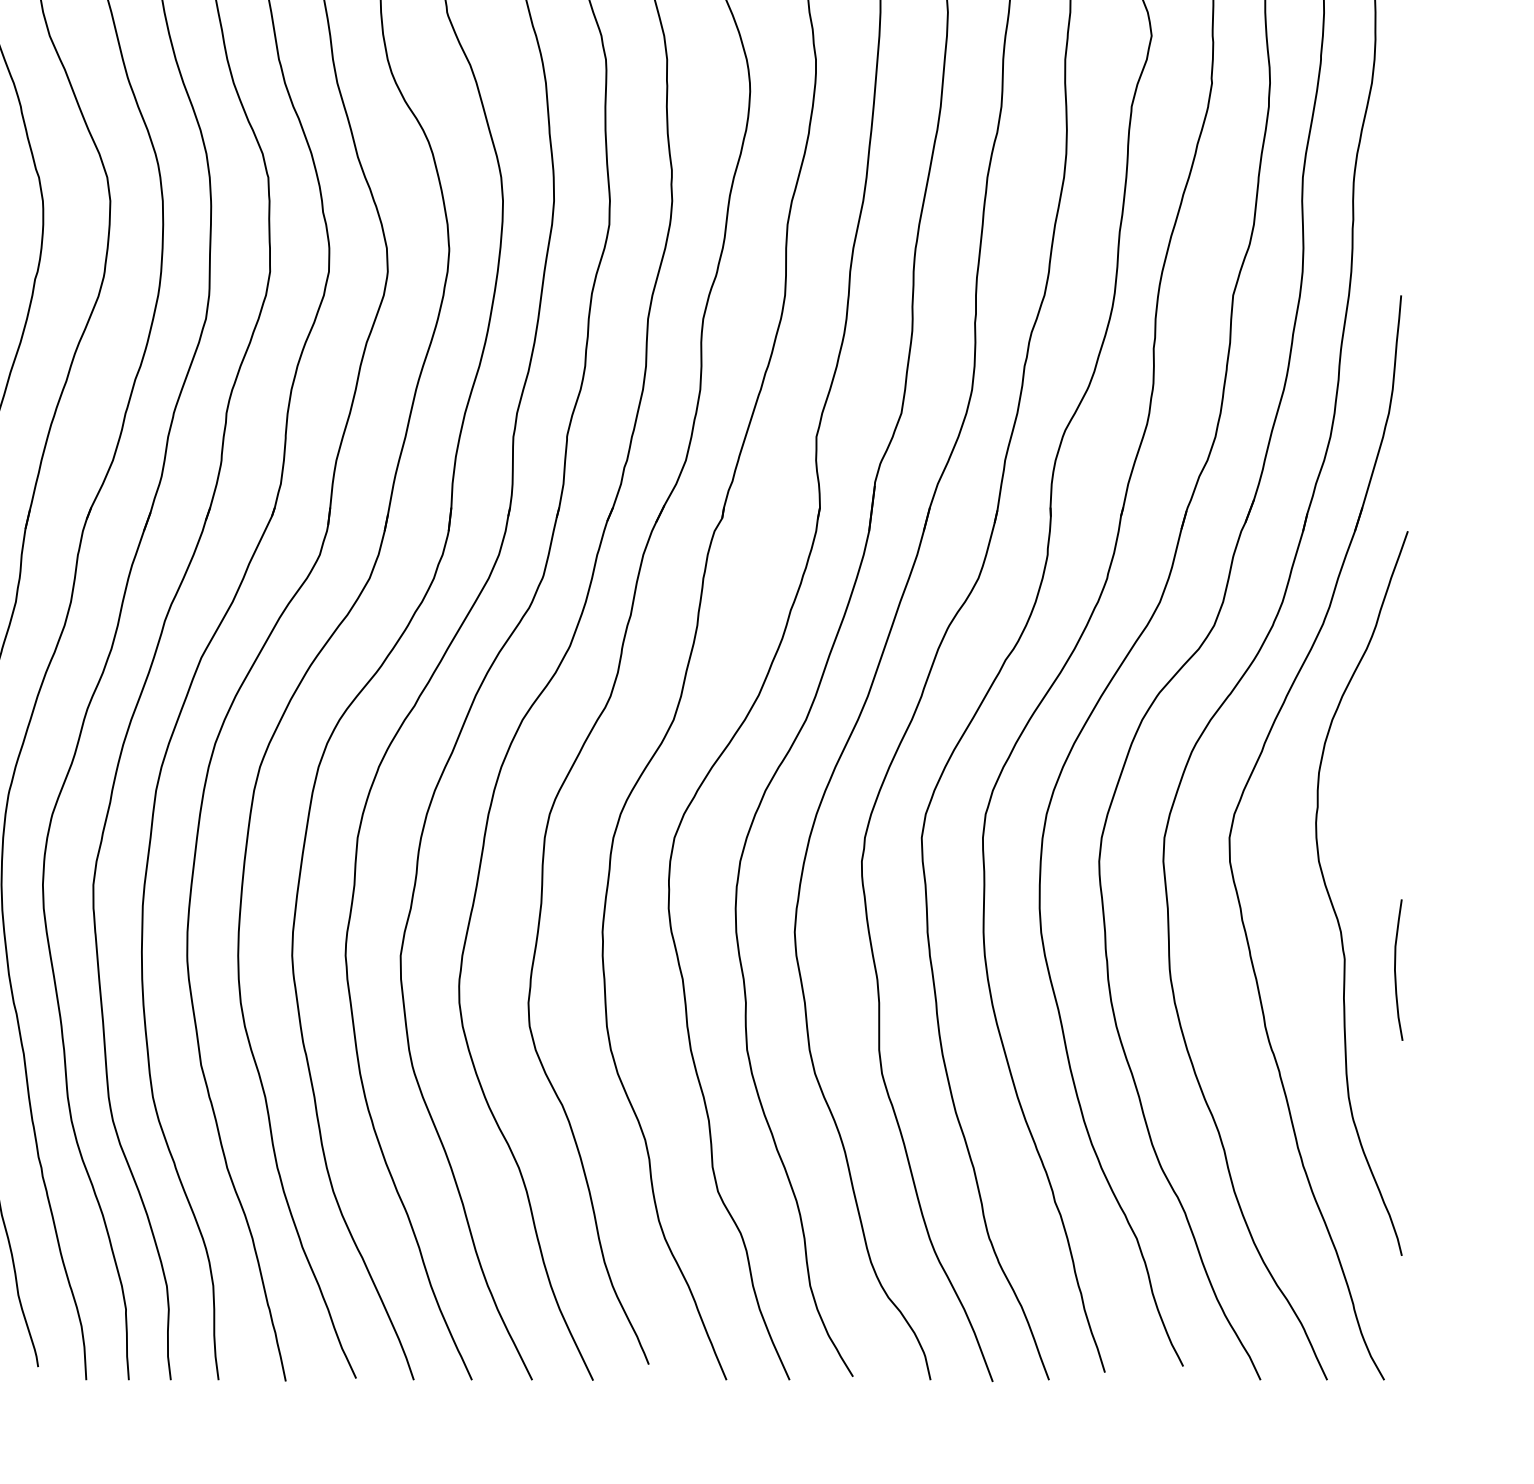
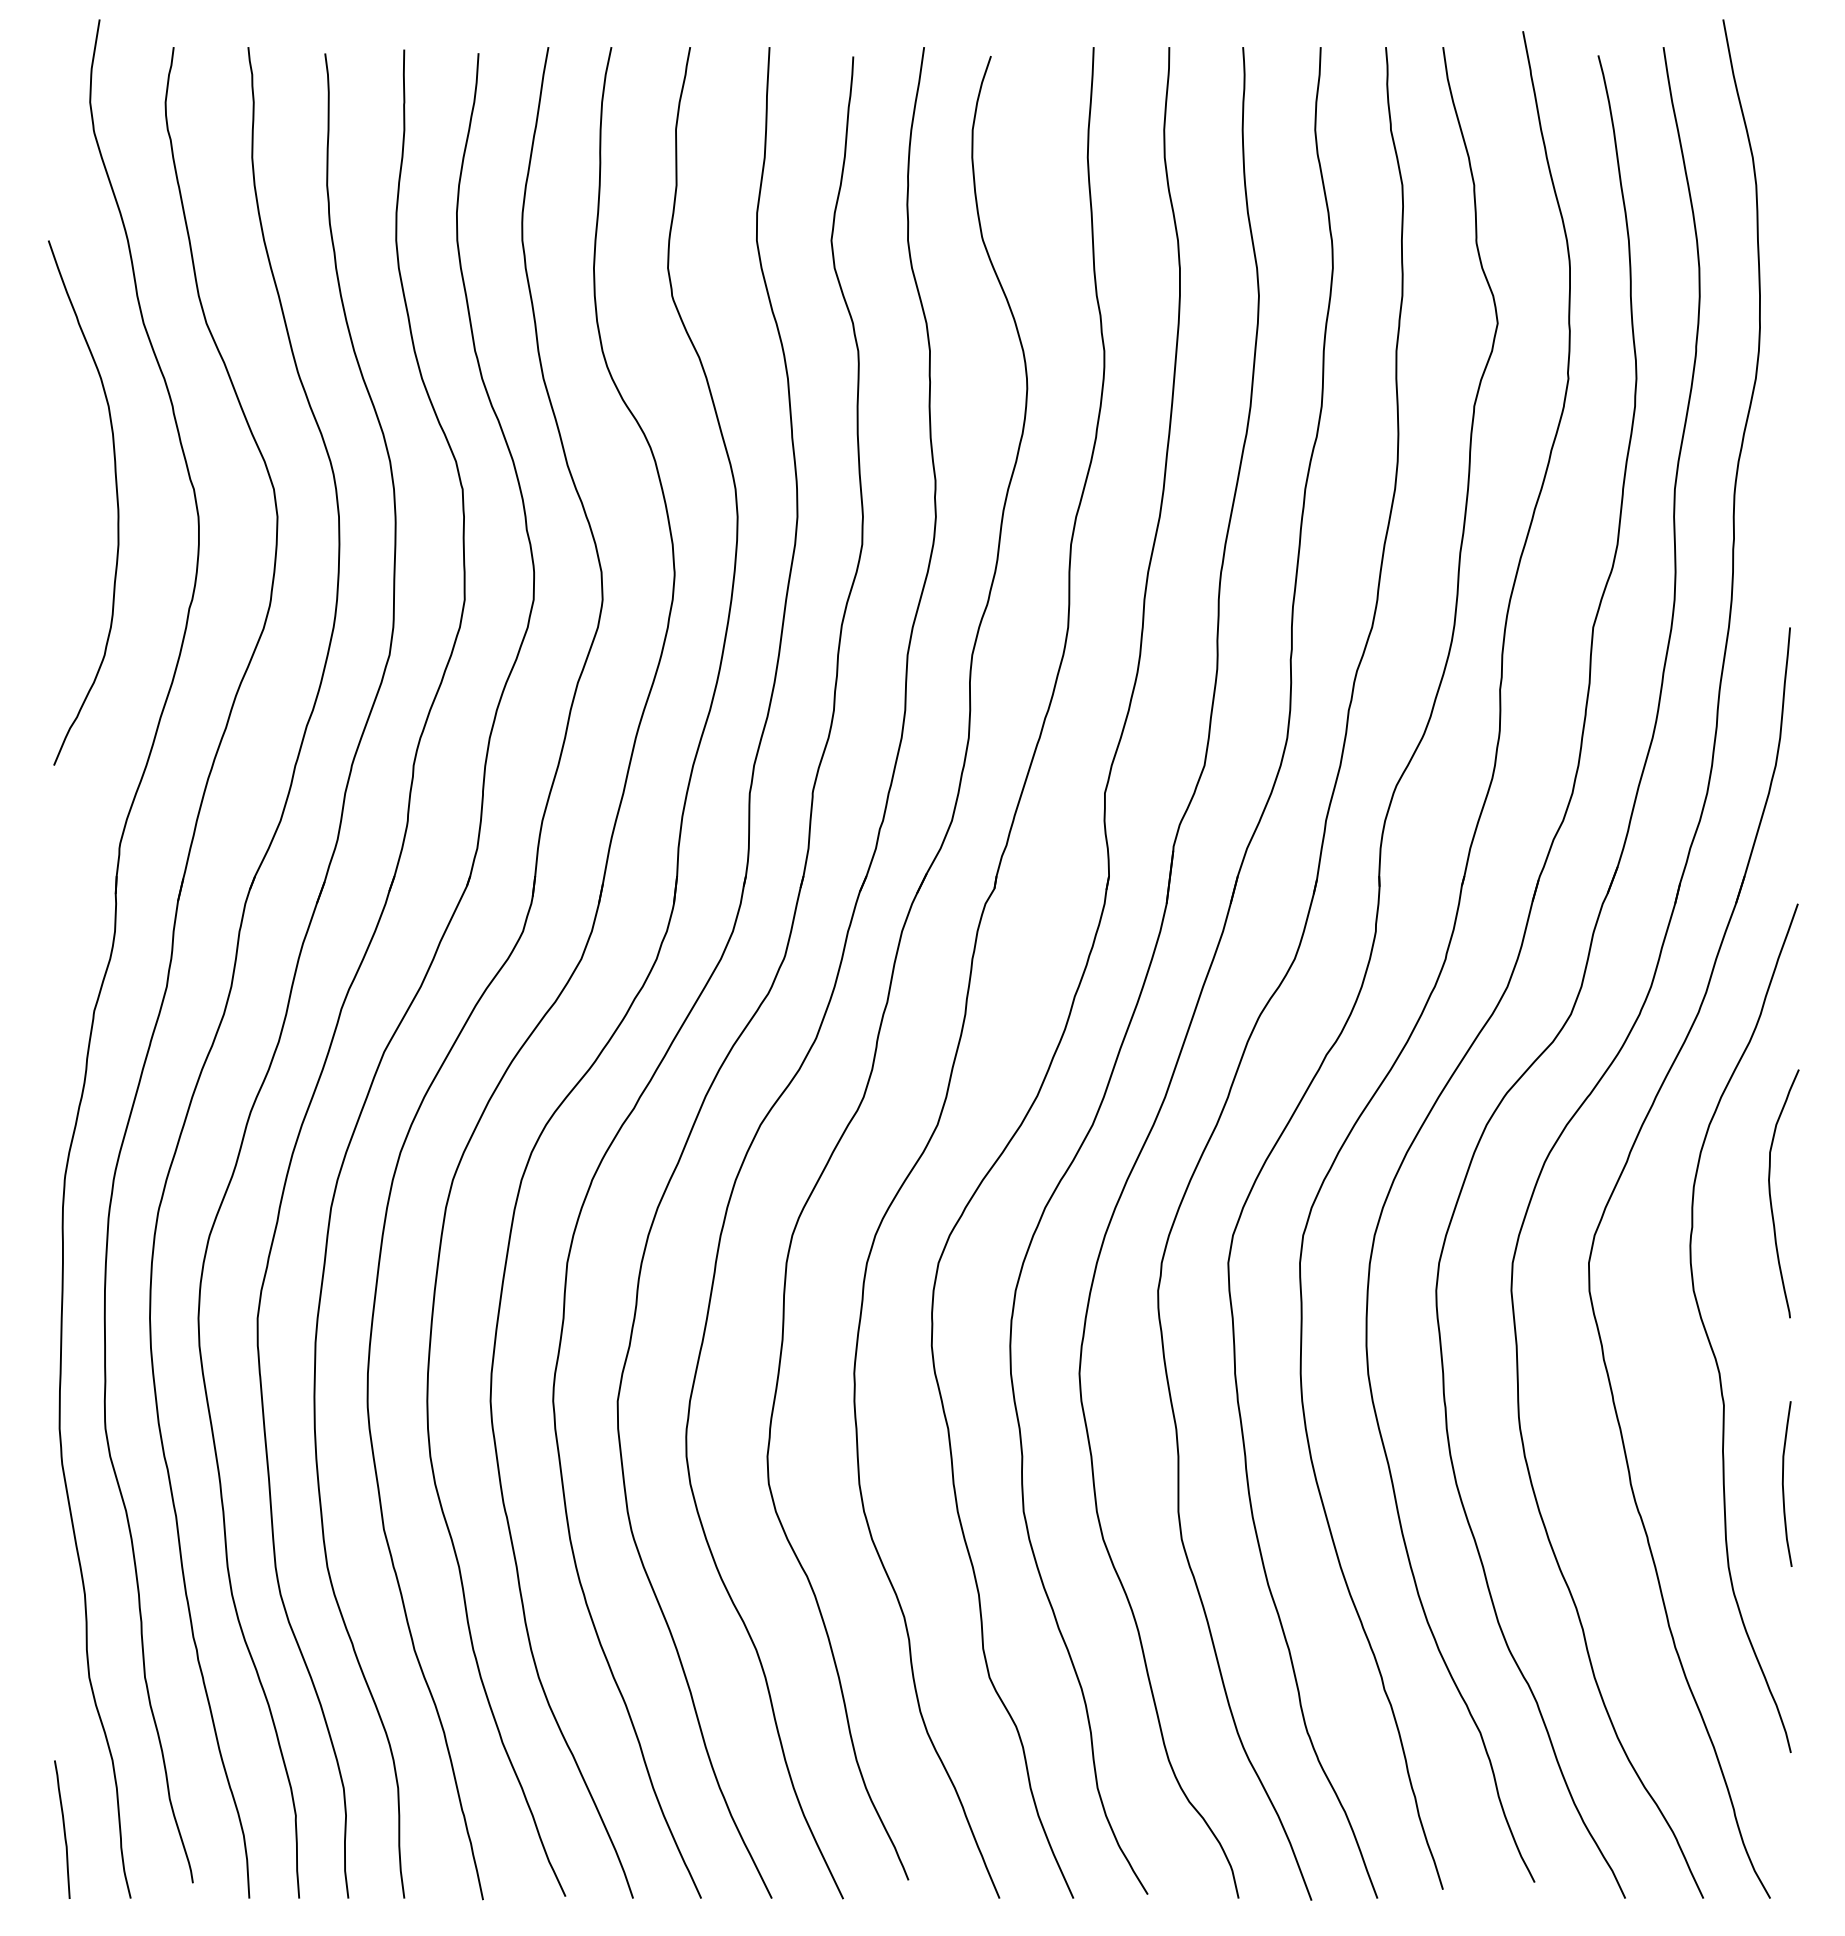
curve: (1385, 781) -> (1771, 1197), added
curve: (1395, 969) -> (1783, 1483), moved

